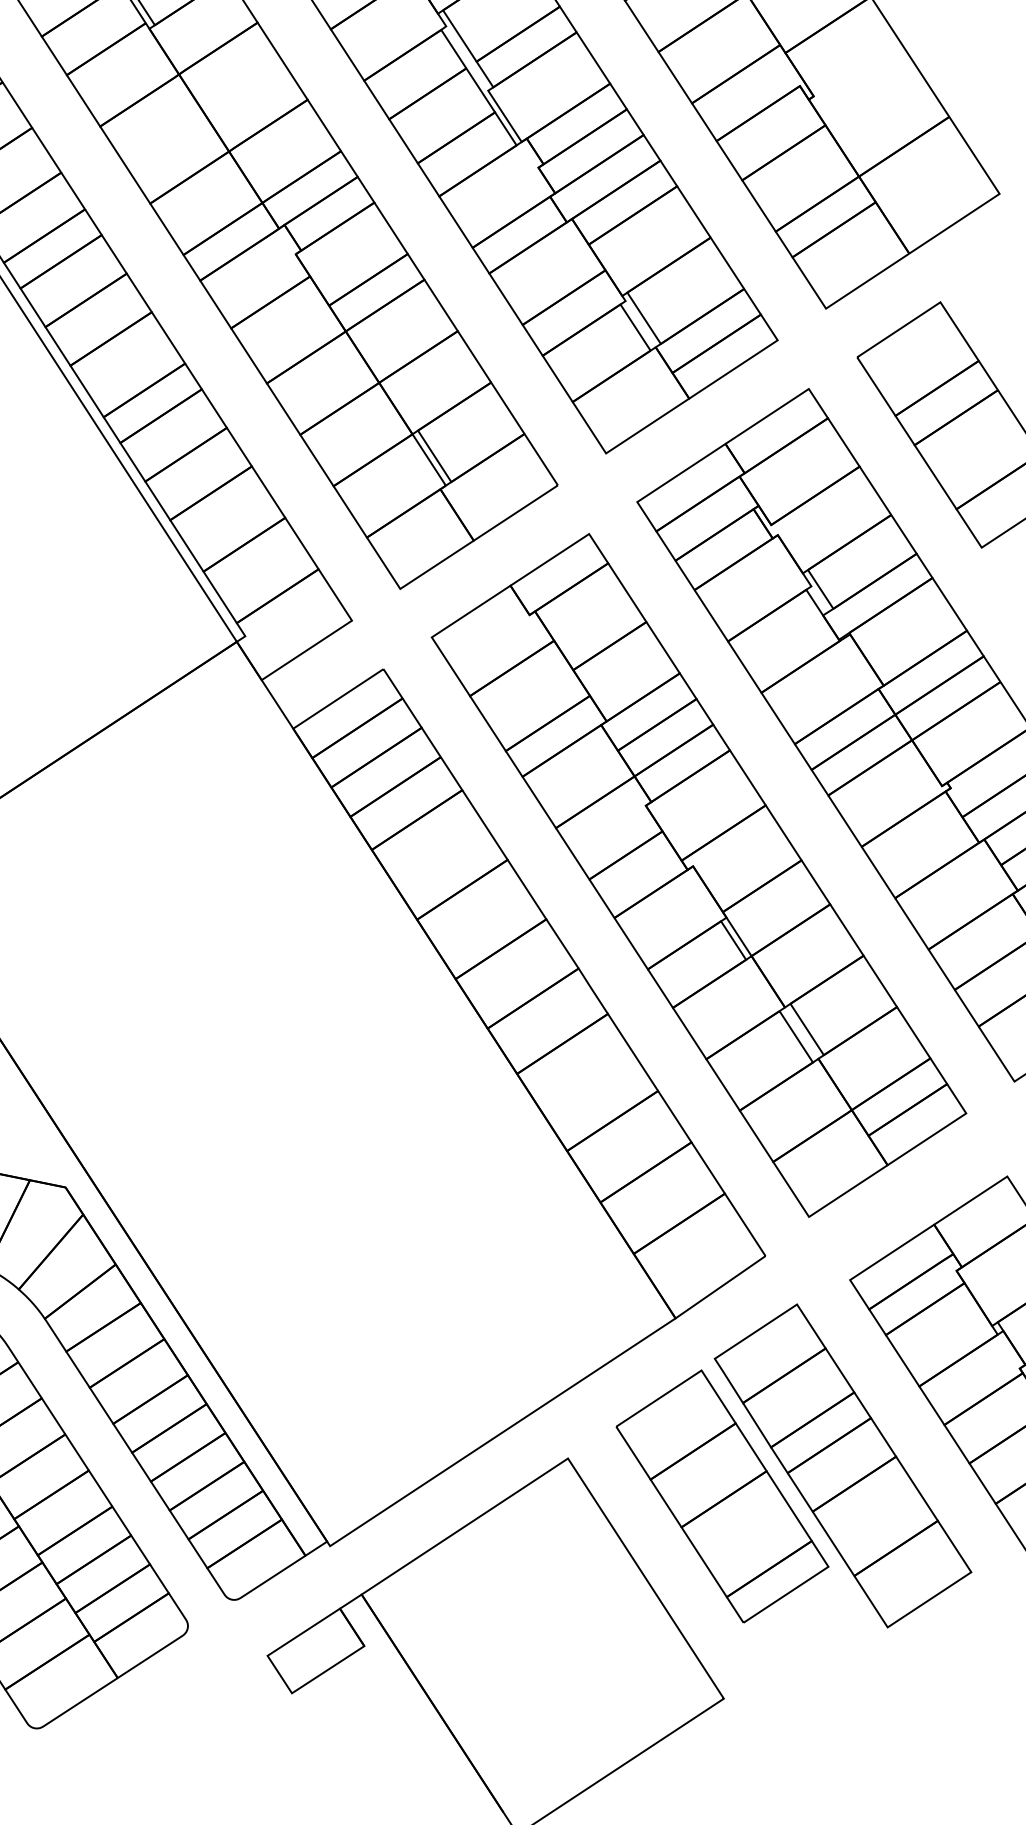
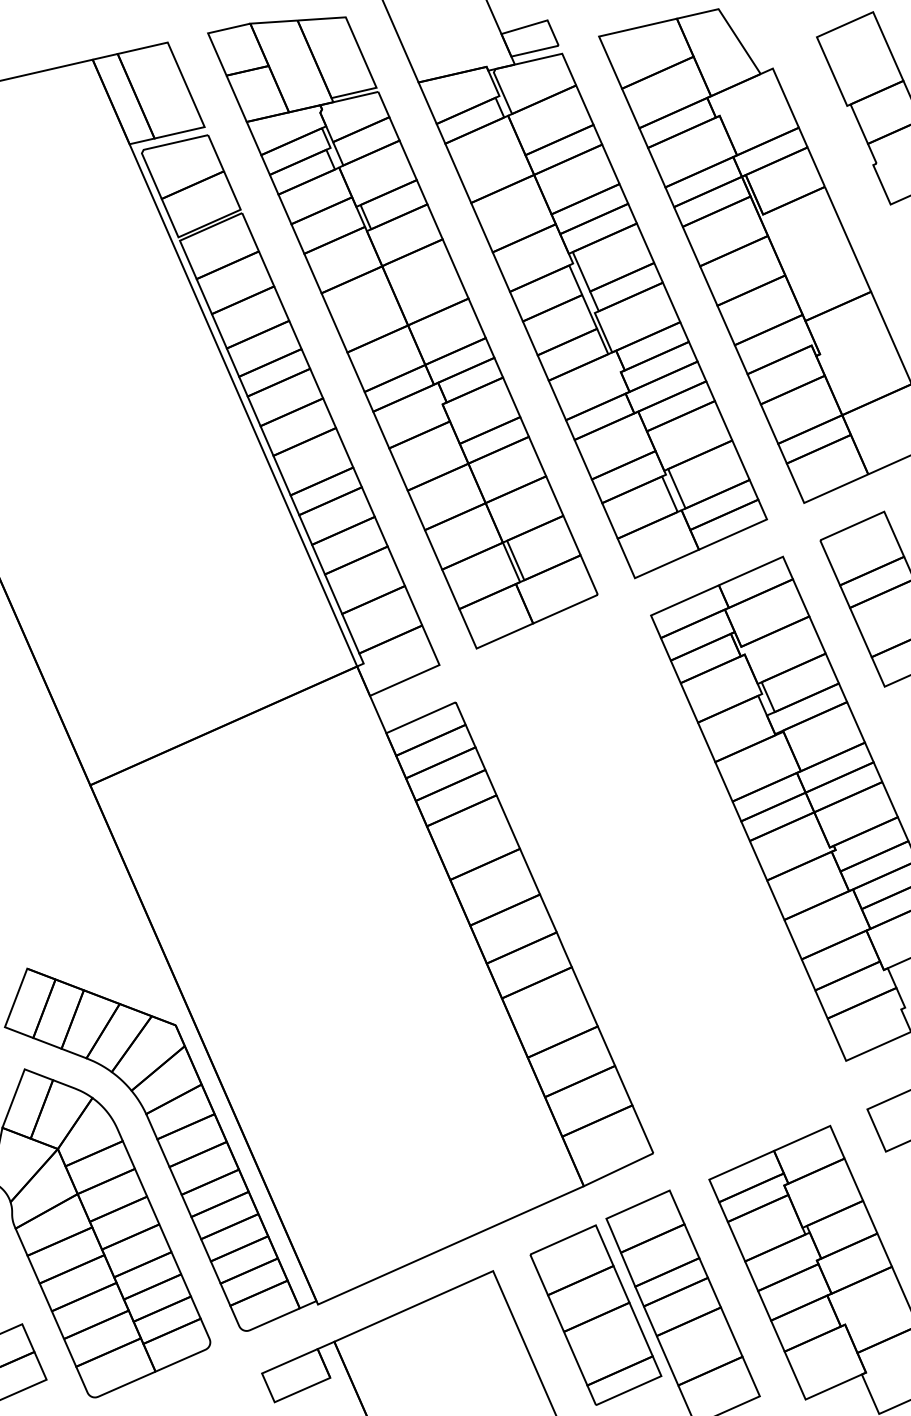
part: (699, 875) -> (651, 881), removed

